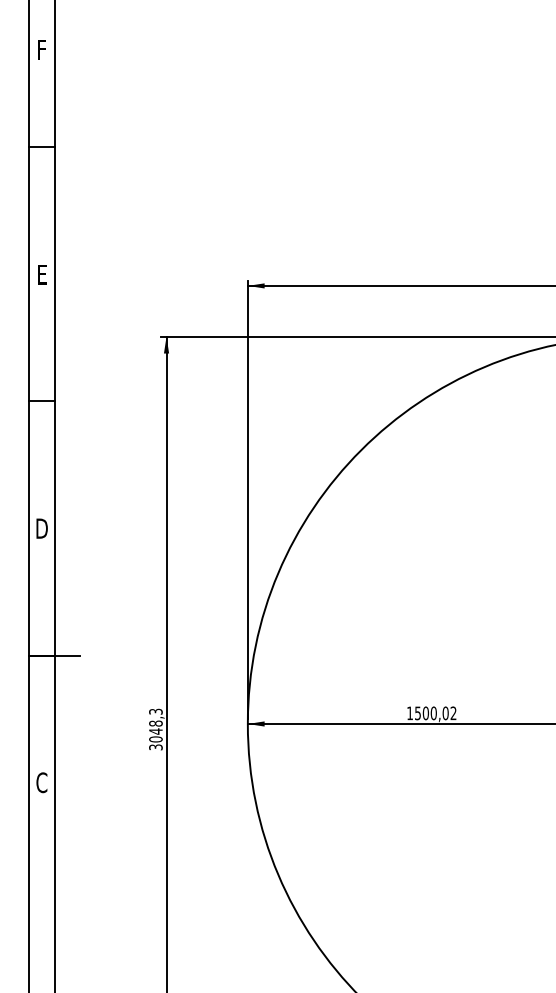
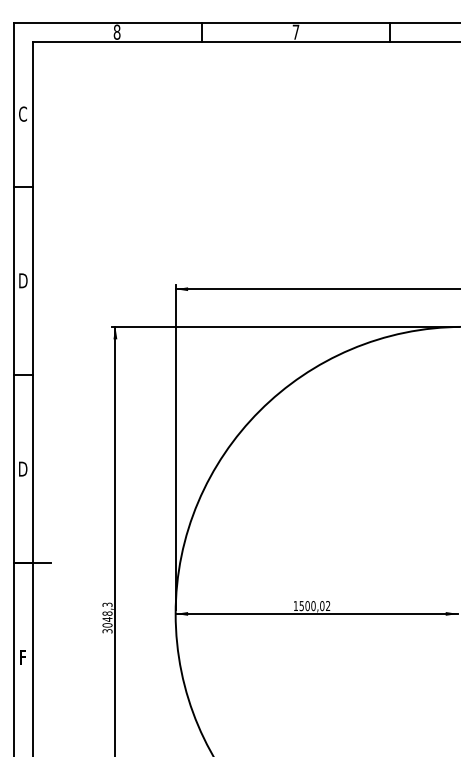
text: (41, 48) -> (22, 113), F -> C
text: (42, 274) -> (23, 280), E -> D
text: (41, 782) -> (22, 657), C -> F

